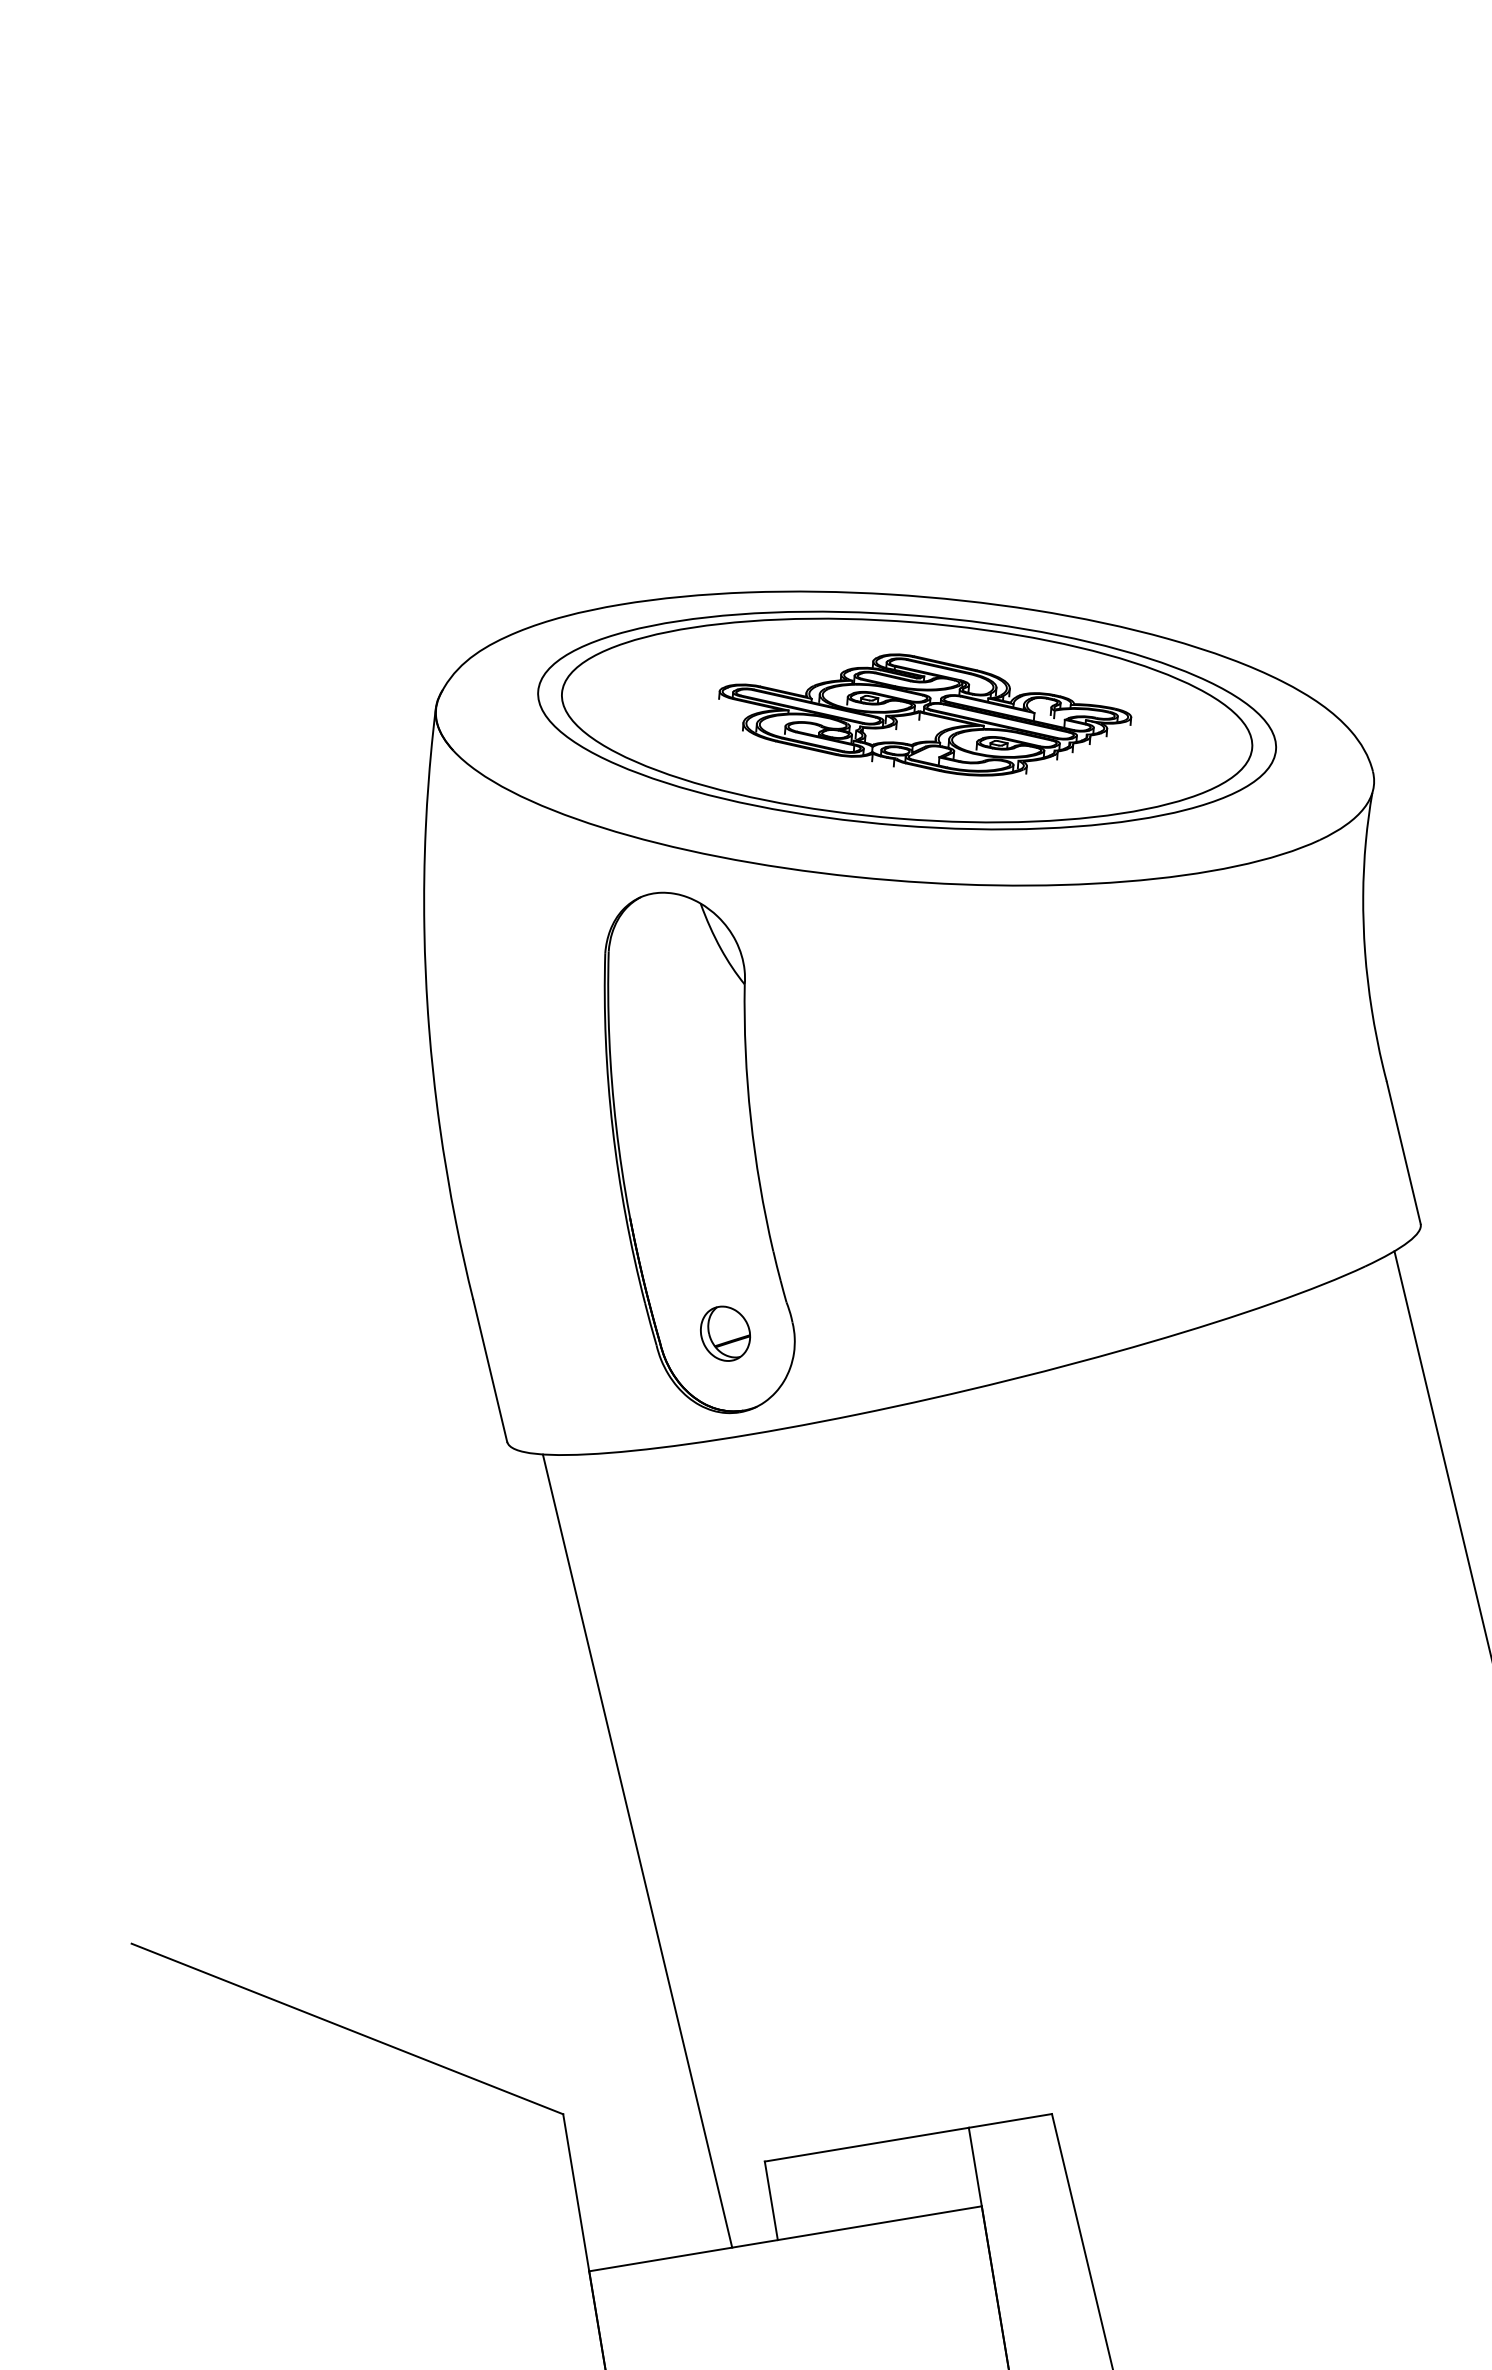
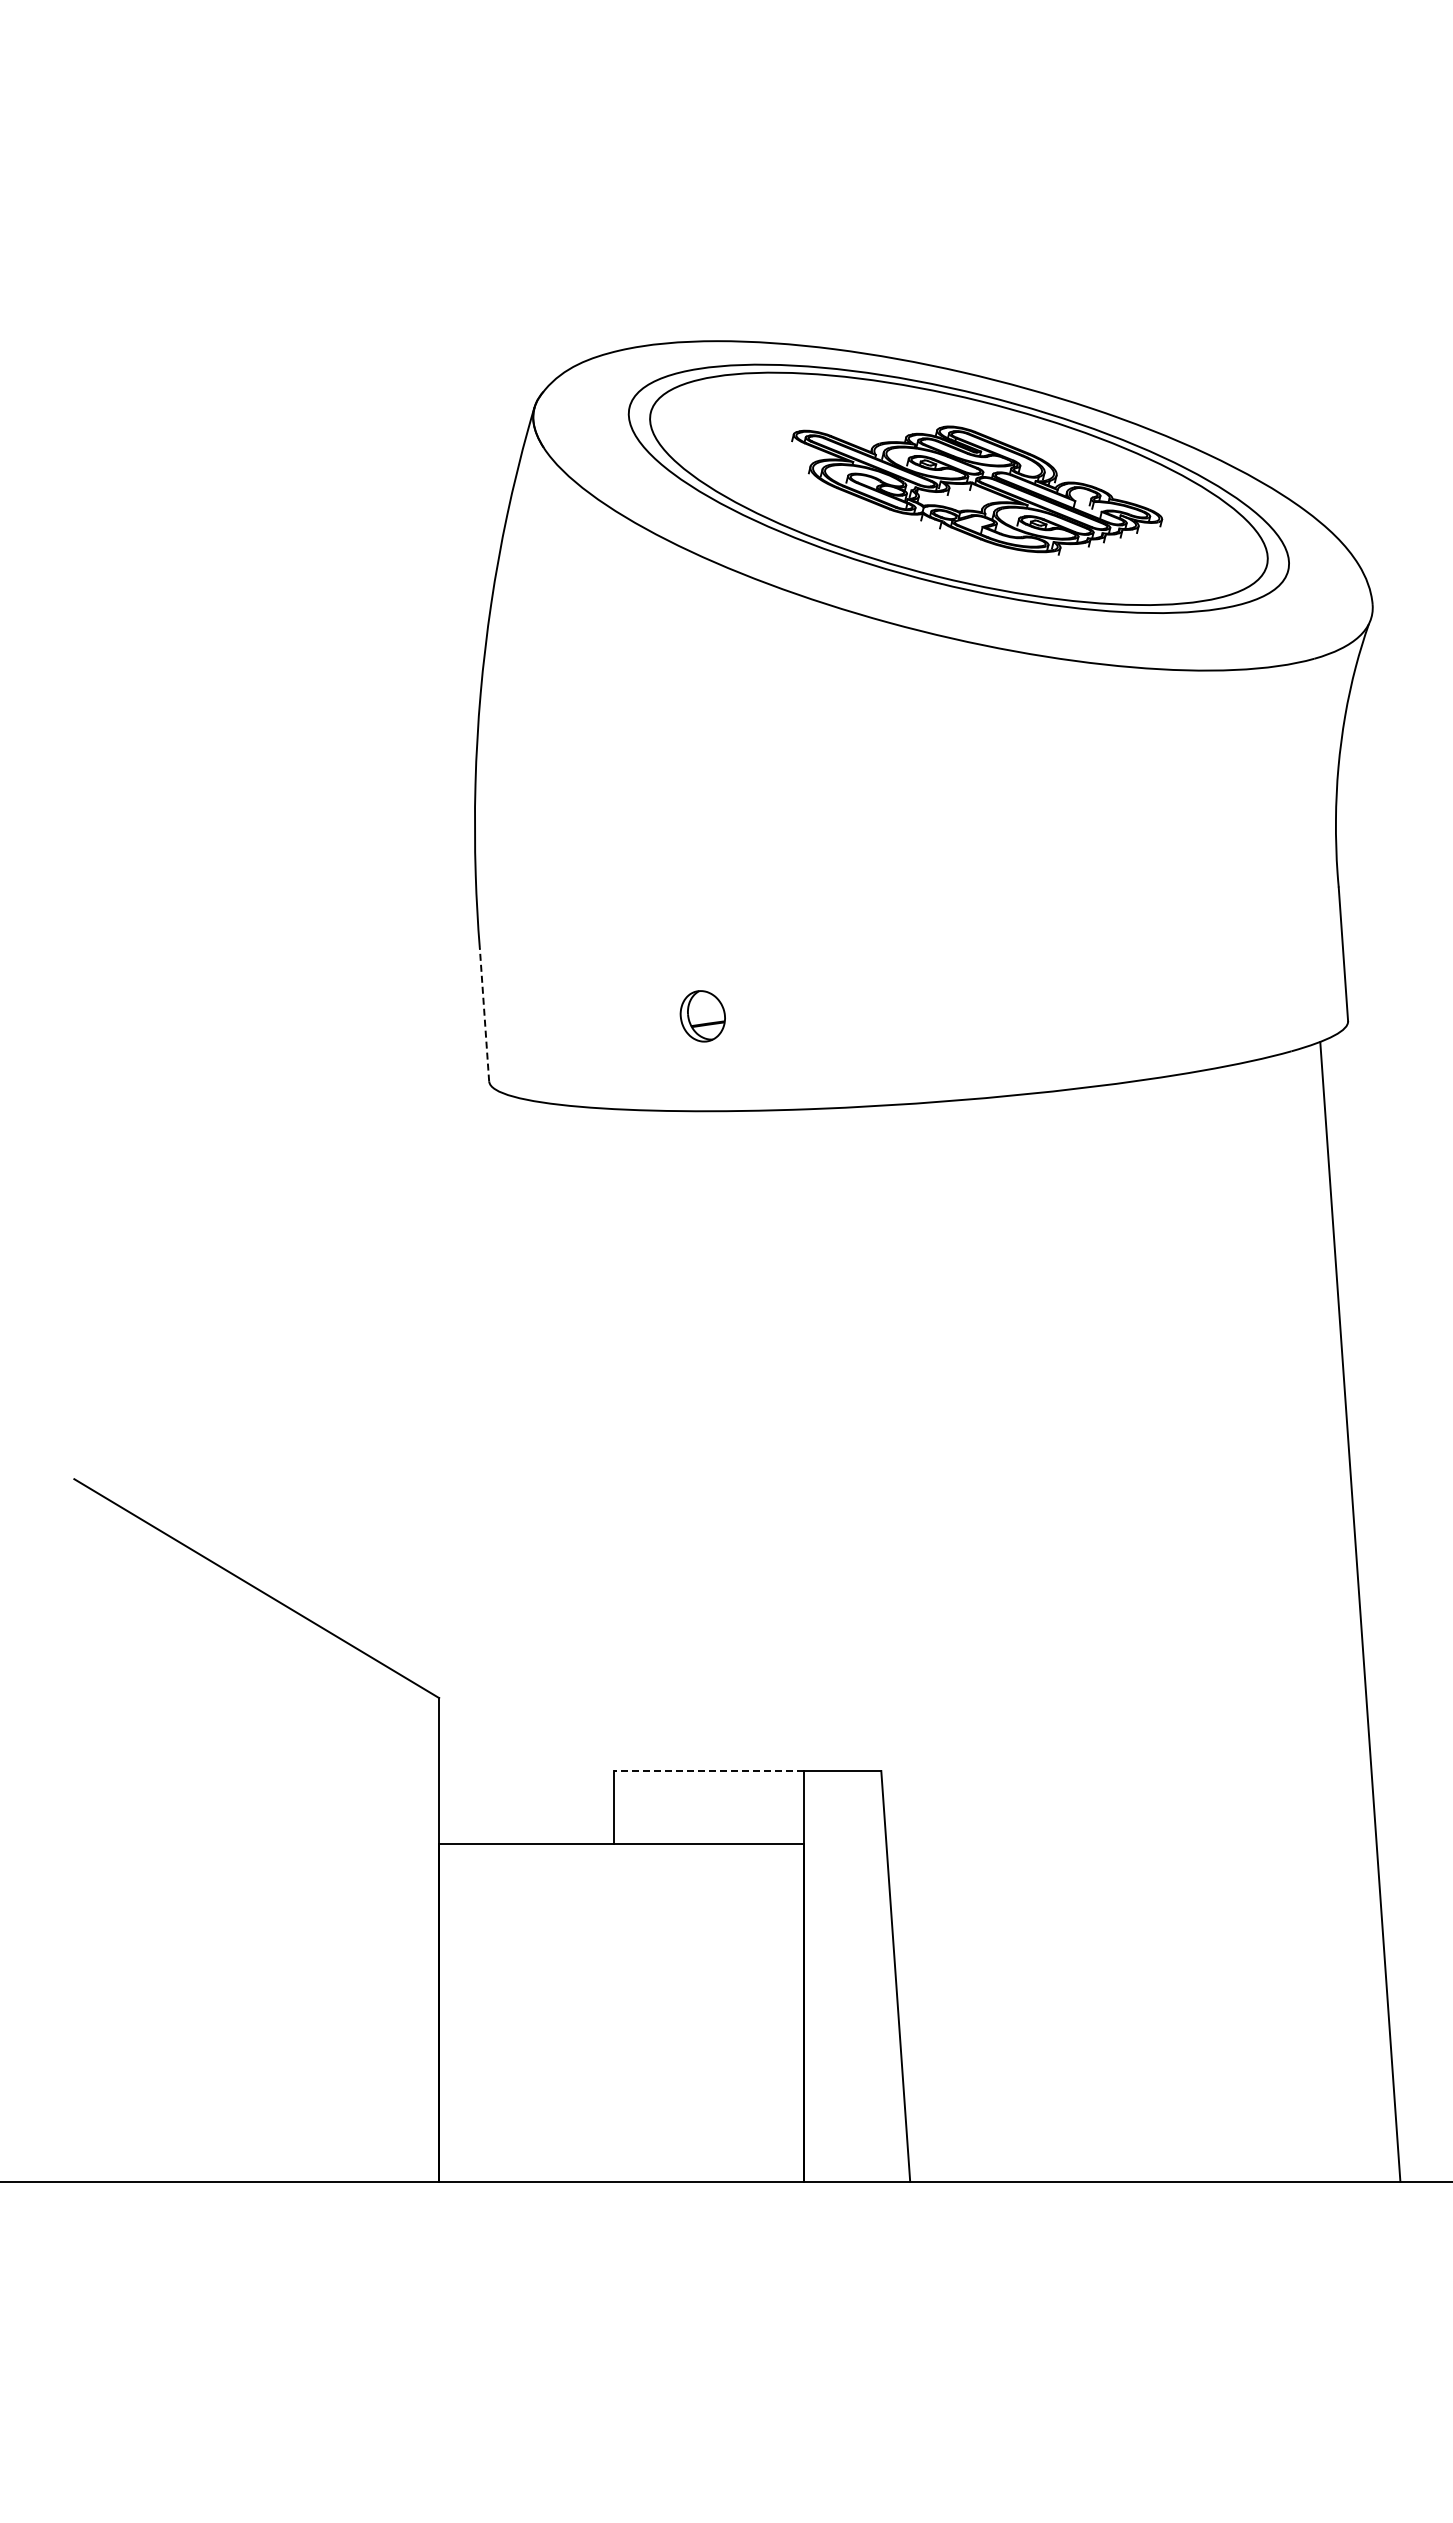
part: (695, 1153) -> (702, 848), removed
line: (490, 1370) -> (484, 1014), solid -> dashed
line: (637, 1851) -> (545, 1471), removed
line: (867, 2145) -> (709, 1771), solid -> dashed

